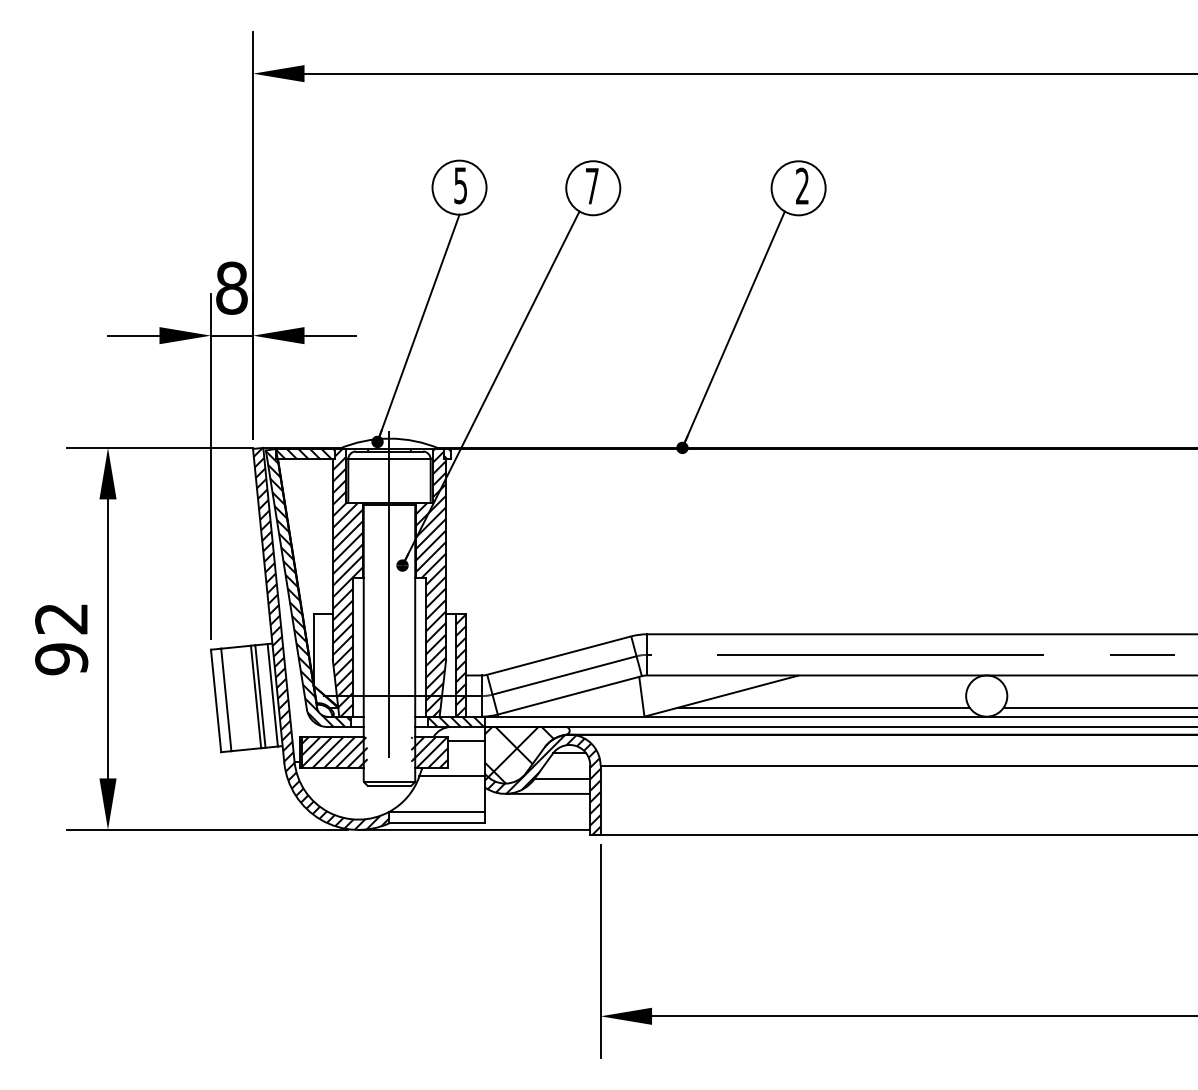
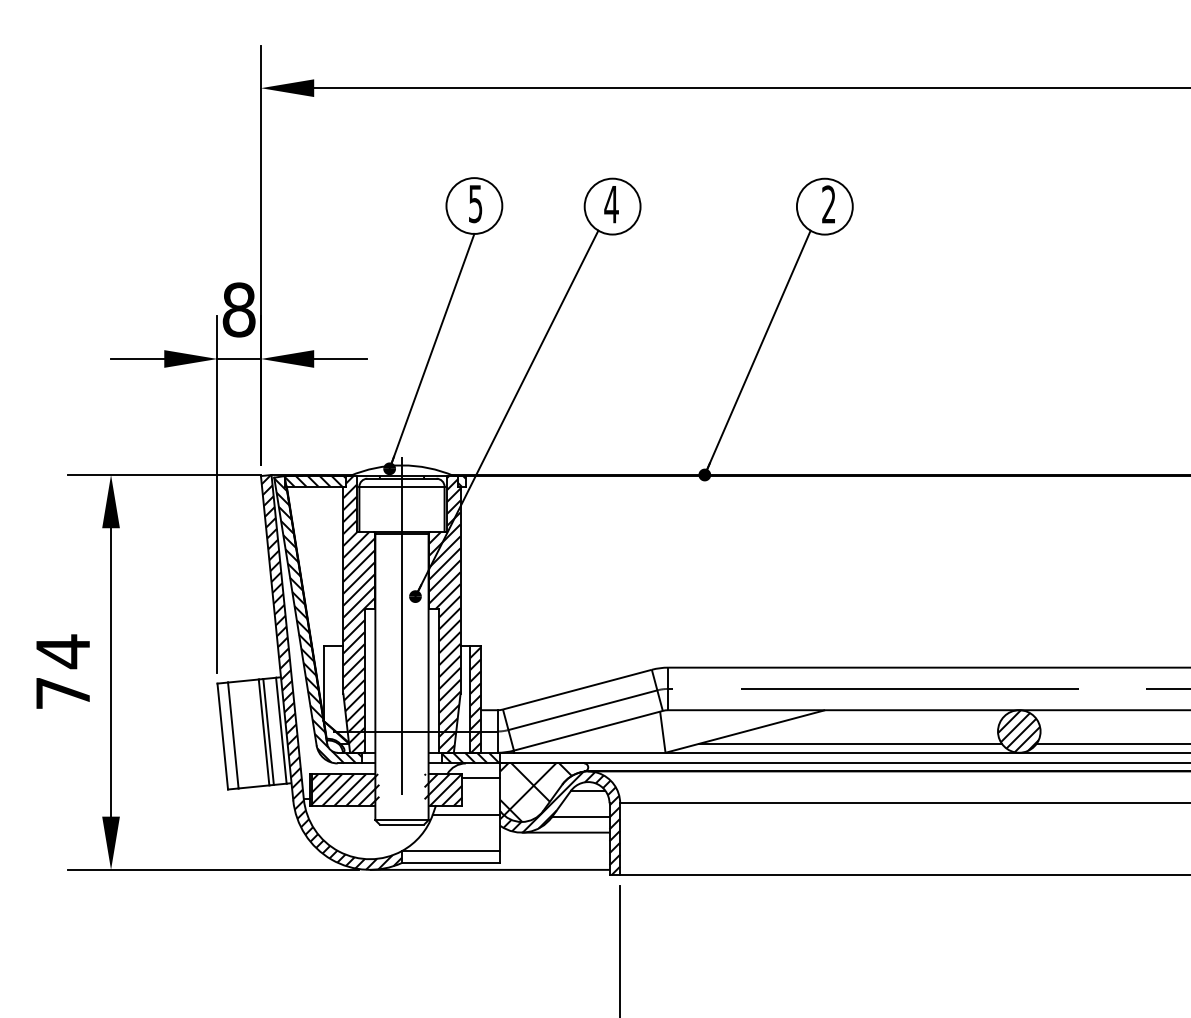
text: (592, 186) -> (611, 204), 7 -> 4
text: (61, 638) -> (62, 671), 92 -> 74
hatch: (986, 695) -> (1019, 730), added

